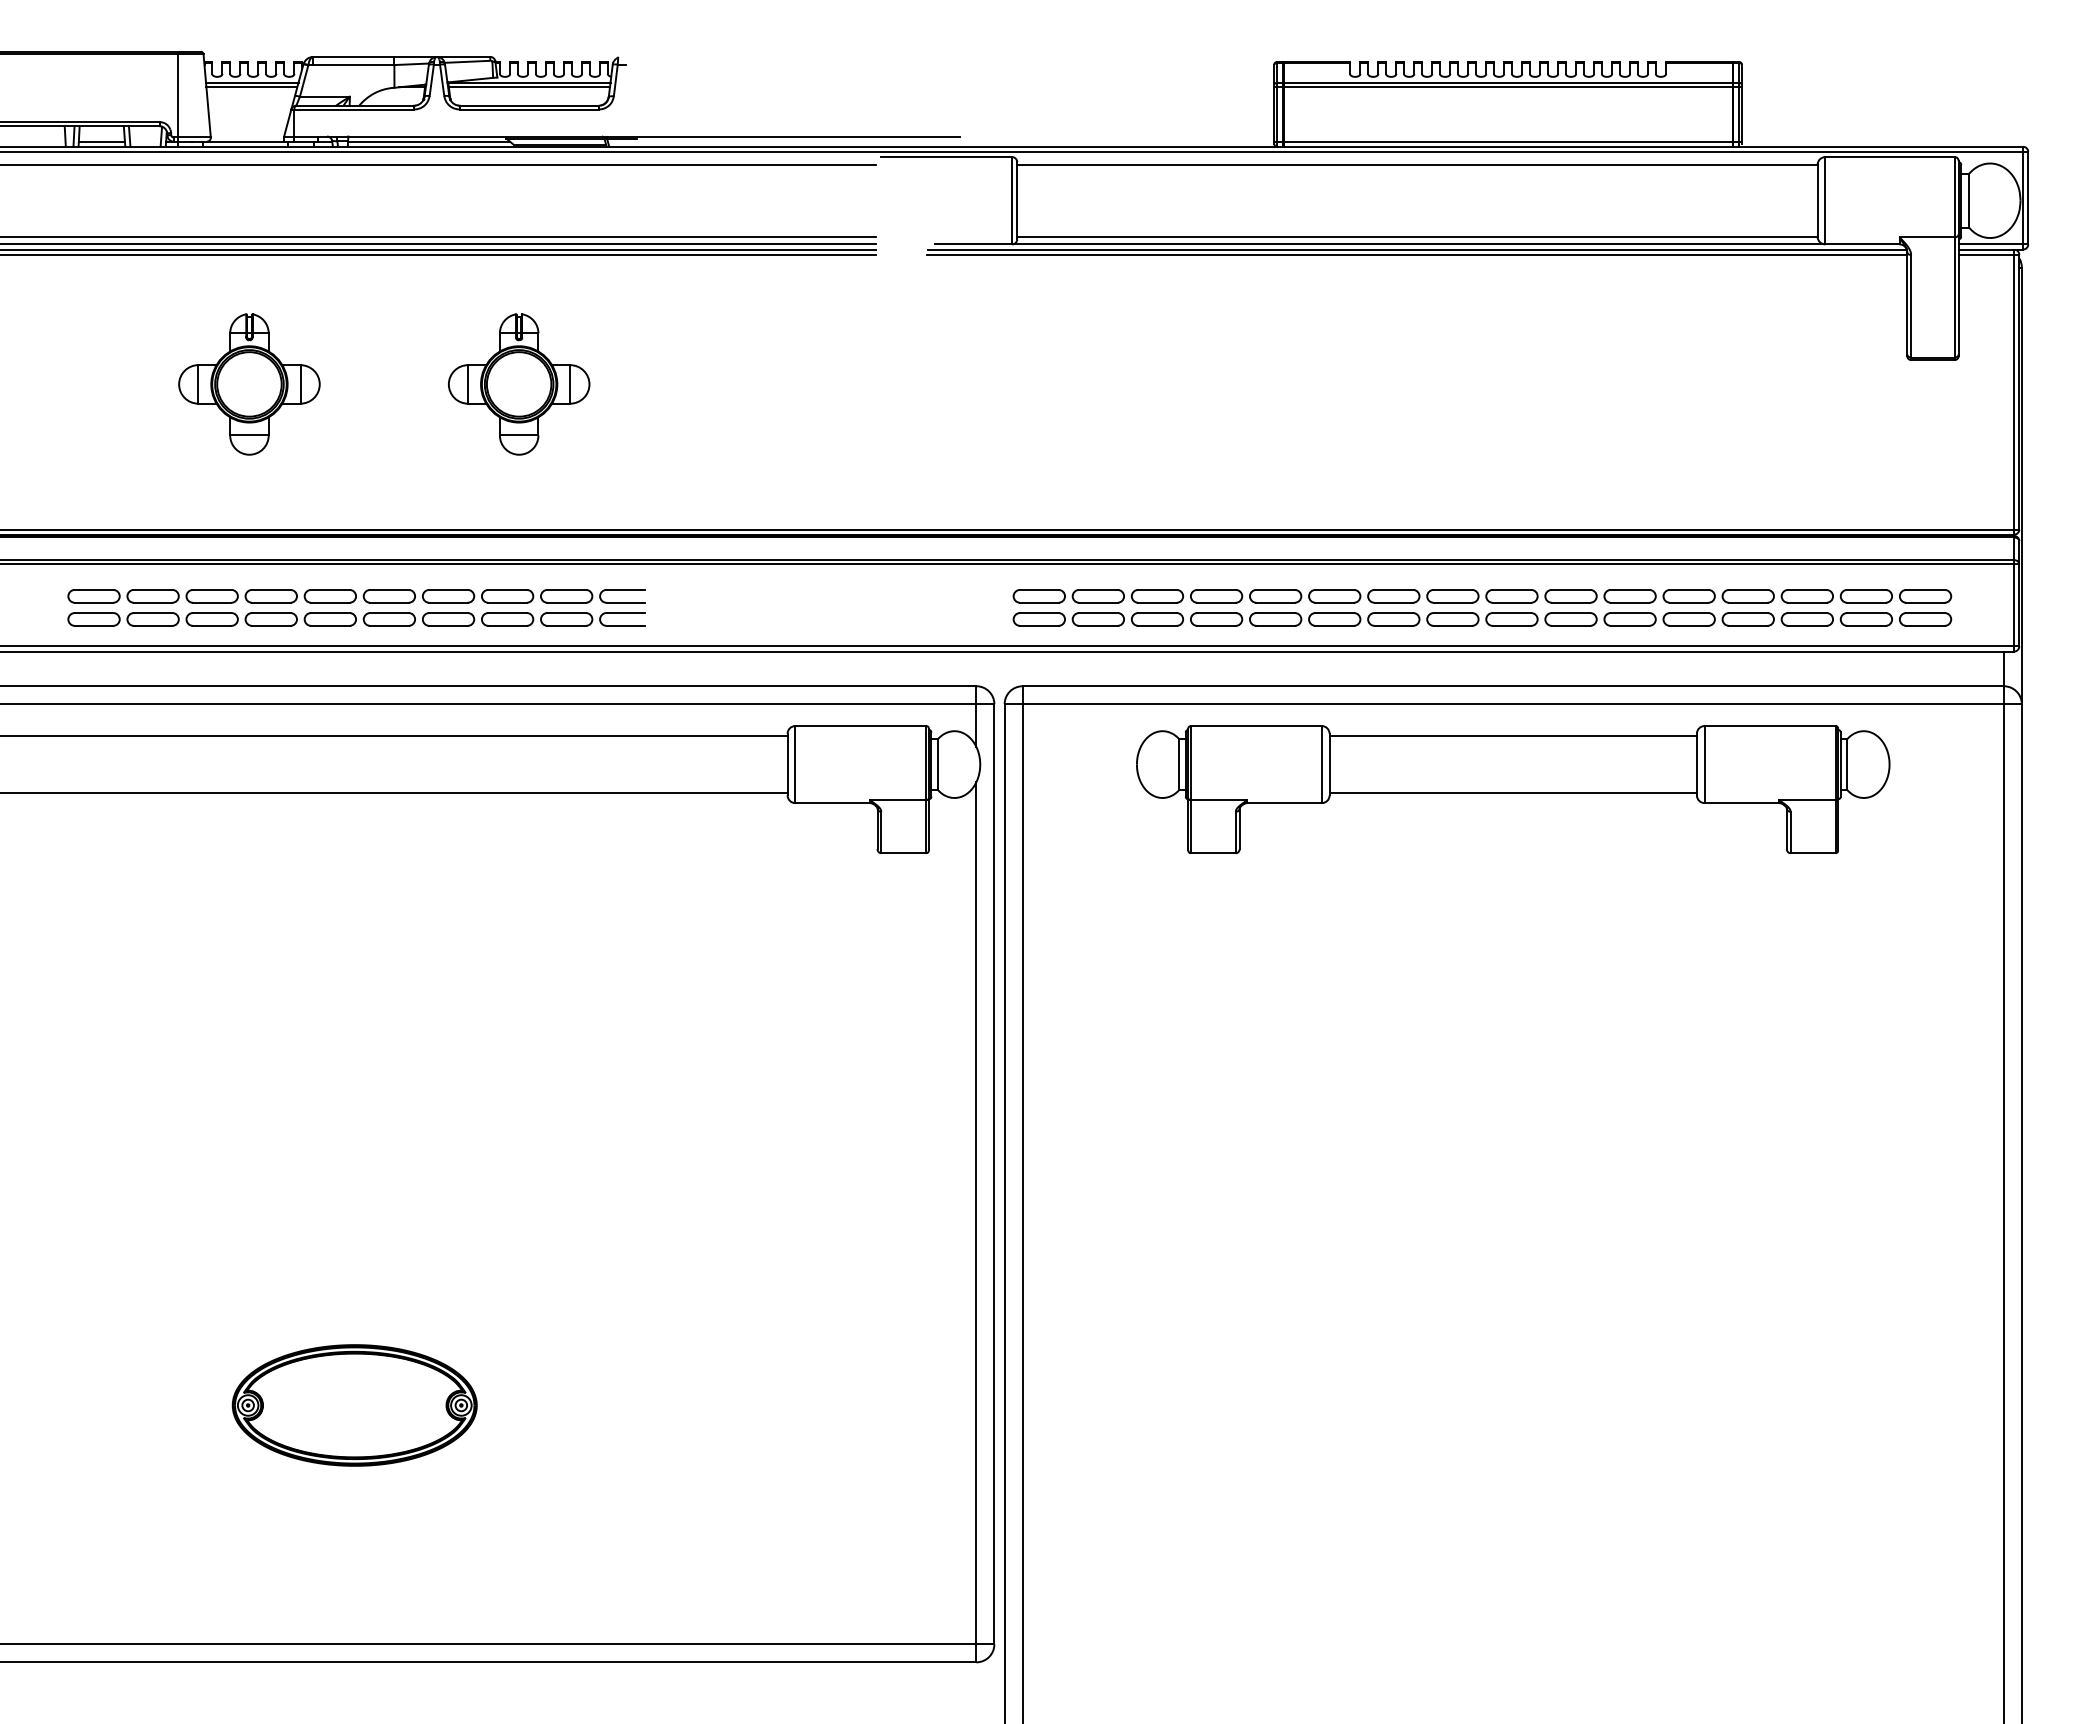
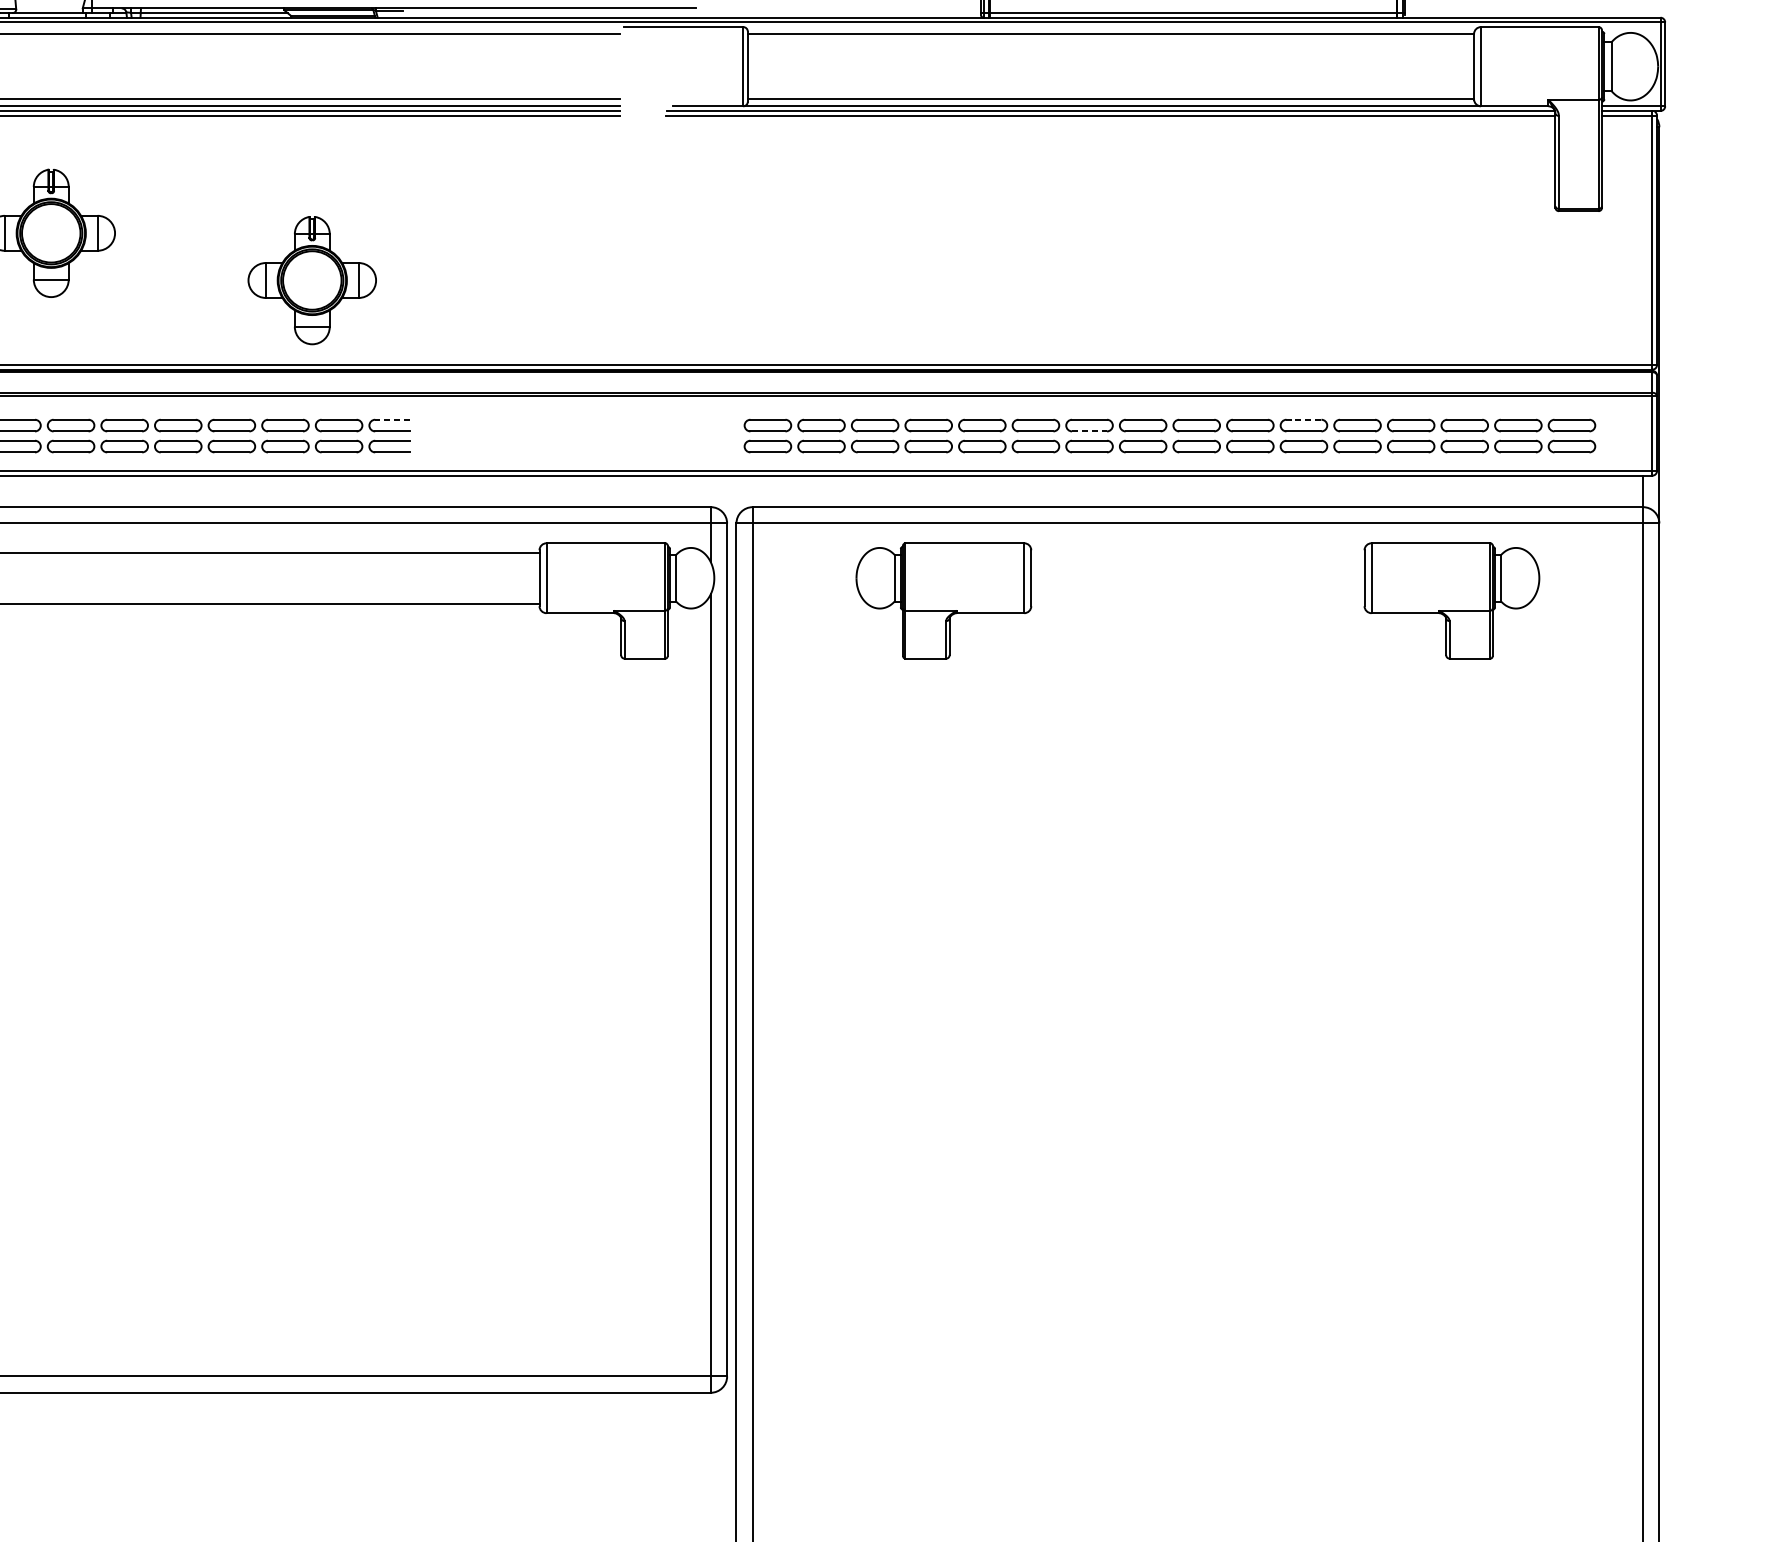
part: (519, 384) -> (312, 280), moved
line: (625, 589) -> (392, 419), solid -> dashed
line: (1629, 589) -> (1303, 419), solid -> dashed
line: (1394, 602) -> (1090, 431), solid -> dashed
line: (1512, 736) -> (1197, 552), removed
line: (1512, 792) -> (1197, 603), removed
part: (354, 1405) -> (146, 1159), removed

